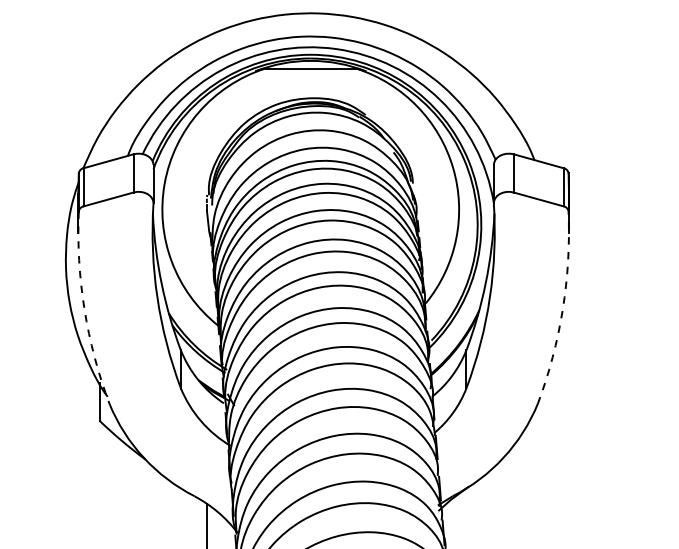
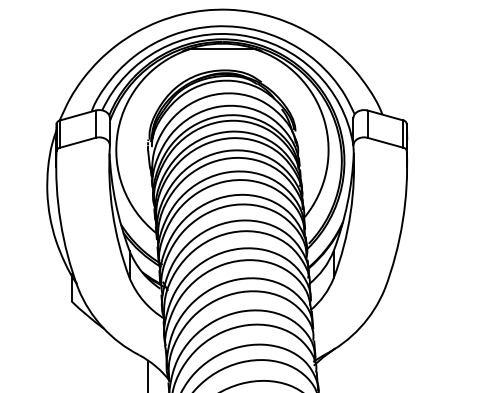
arc: (84, 309) -> (60, 221), dashed -> solid
arc: (562, 309) -> (402, 221), dashed -> solid

